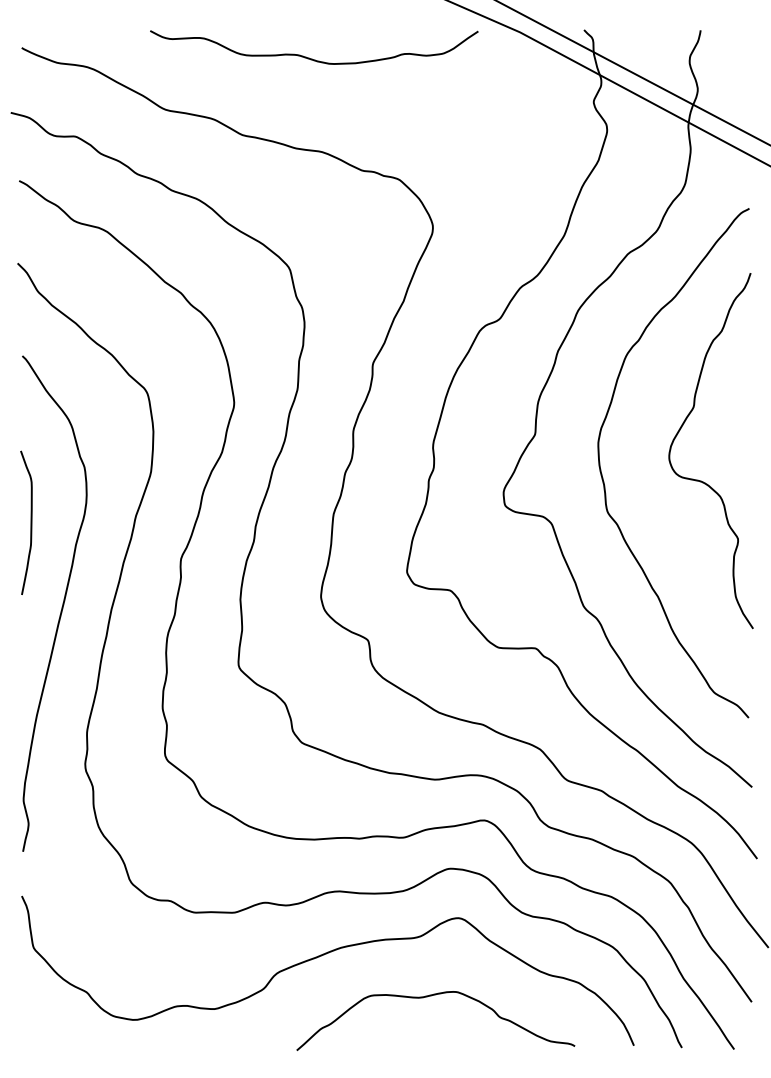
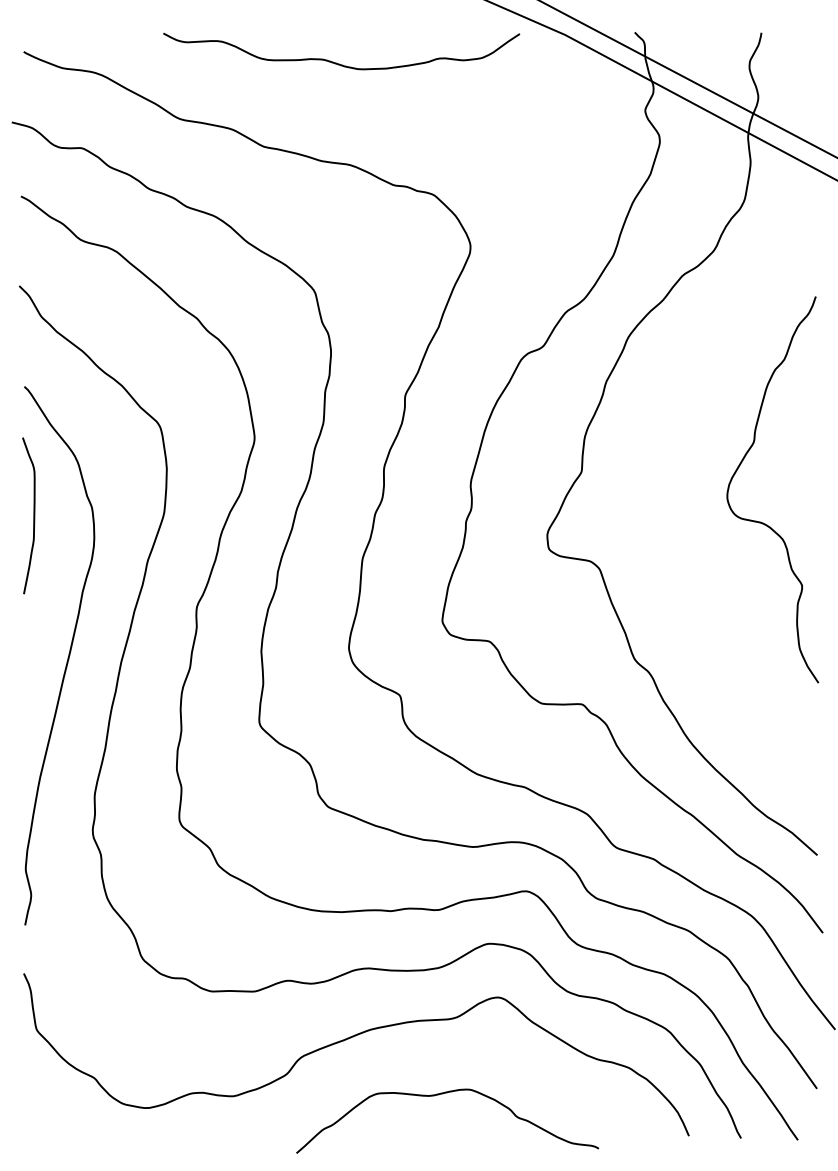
curve: (604, 481) -> (656, 523), removed
curve: (30, 522) -> (33, 515), moved
curve: (431, 996) -> (442, 1094), moved

